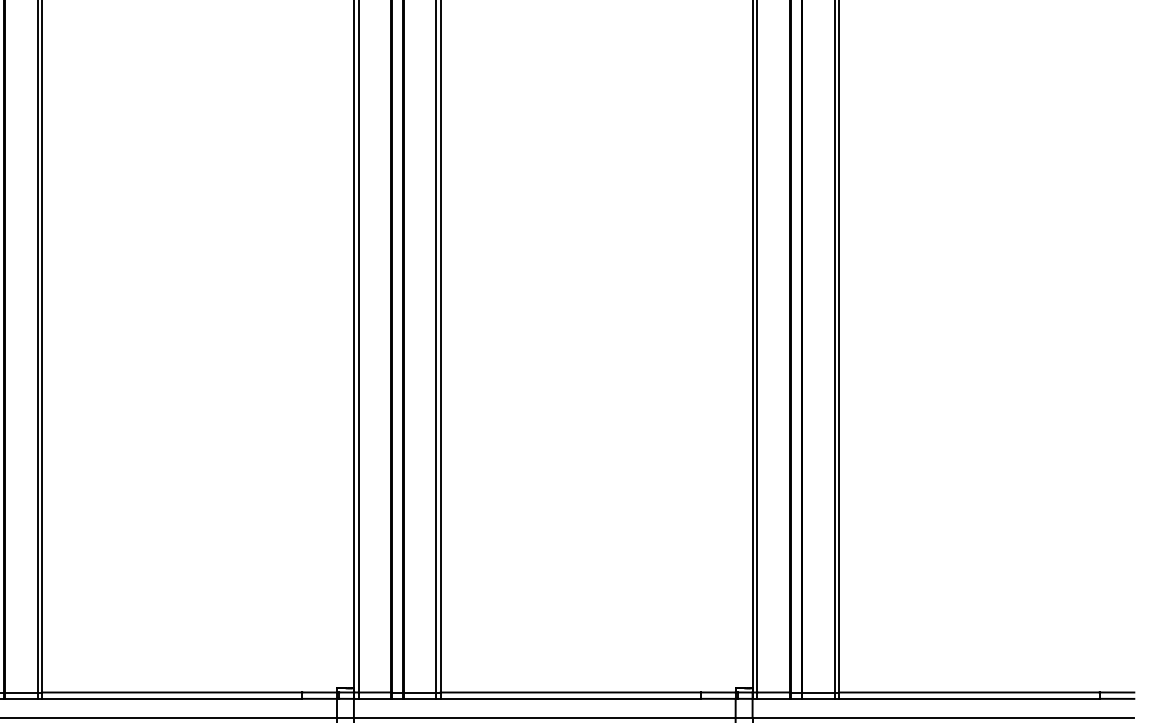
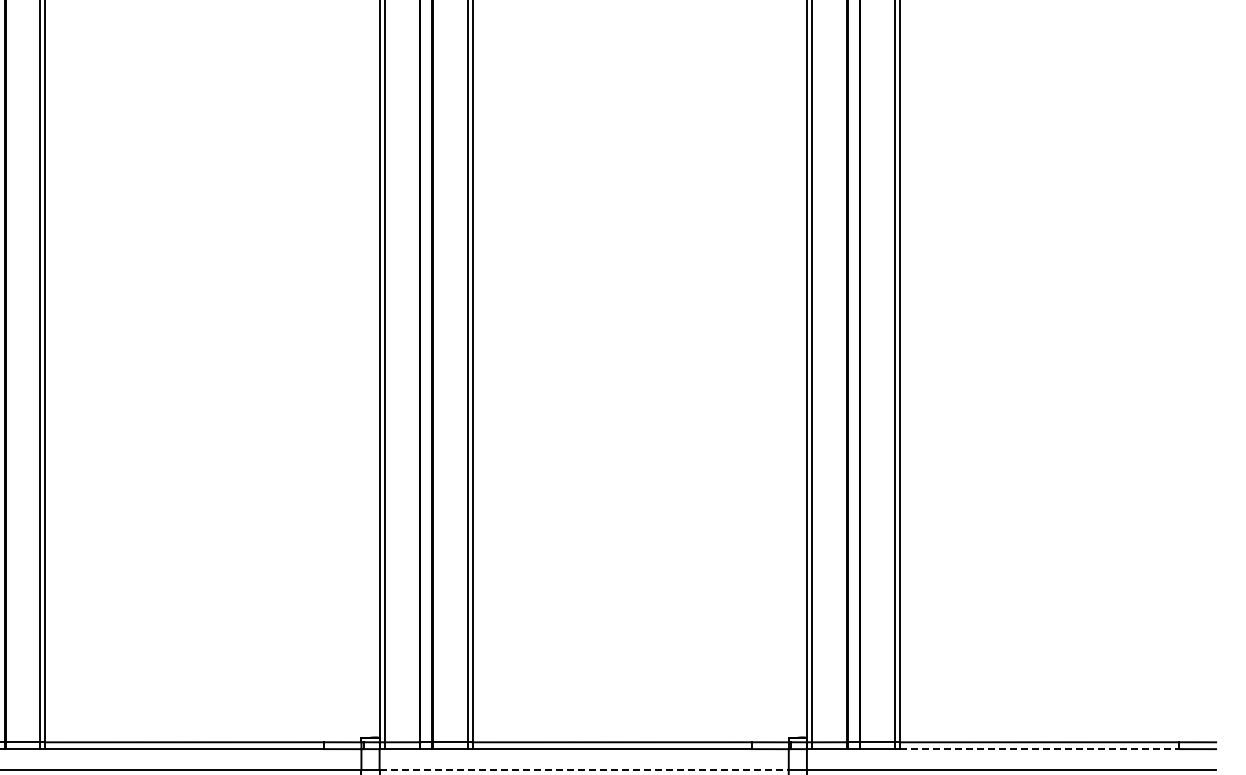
line: (969, 699) -> (1039, 749), solid -> dashed
line: (545, 717) -> (584, 769), solid -> dashed

